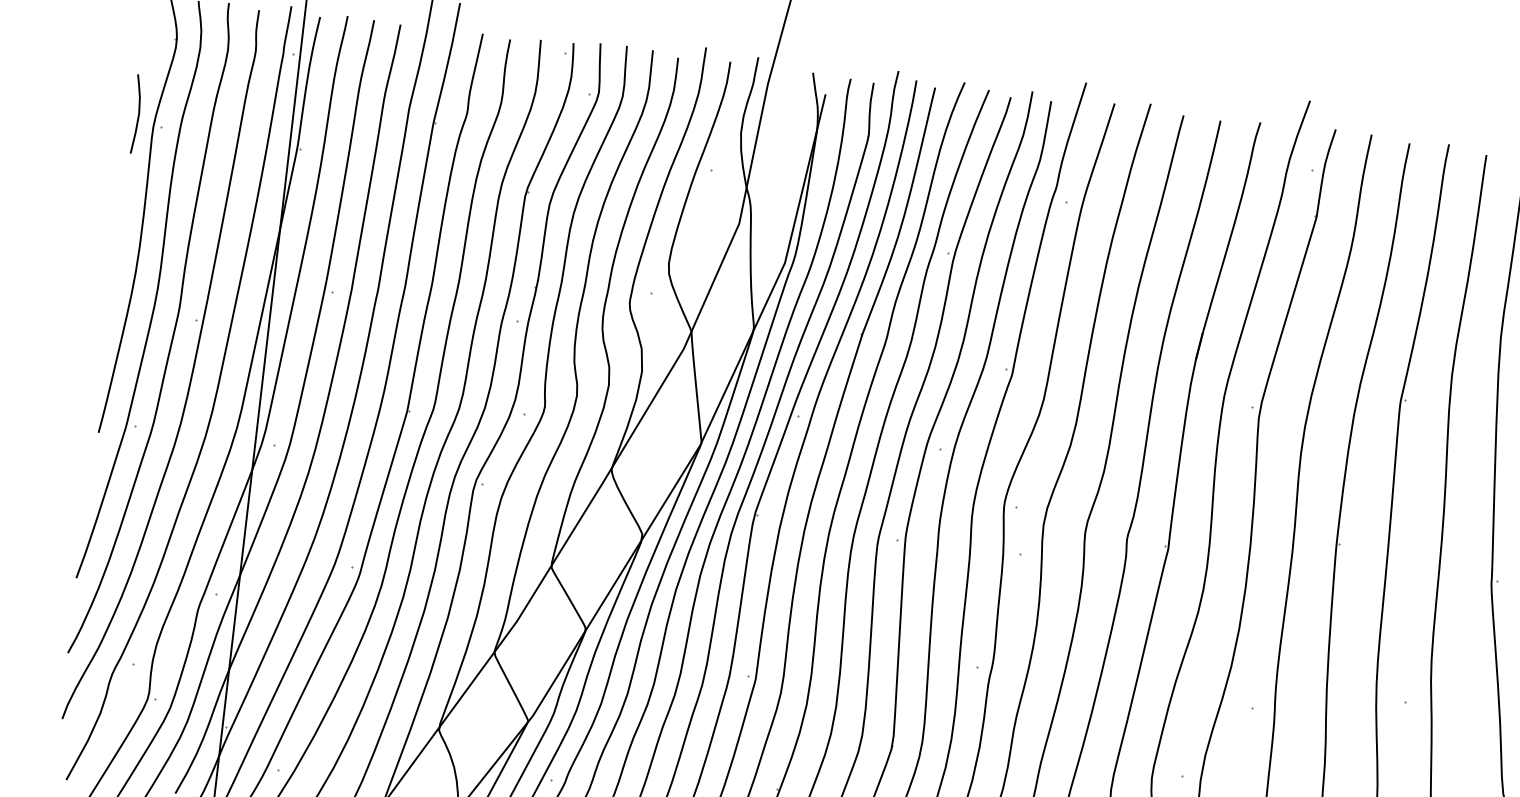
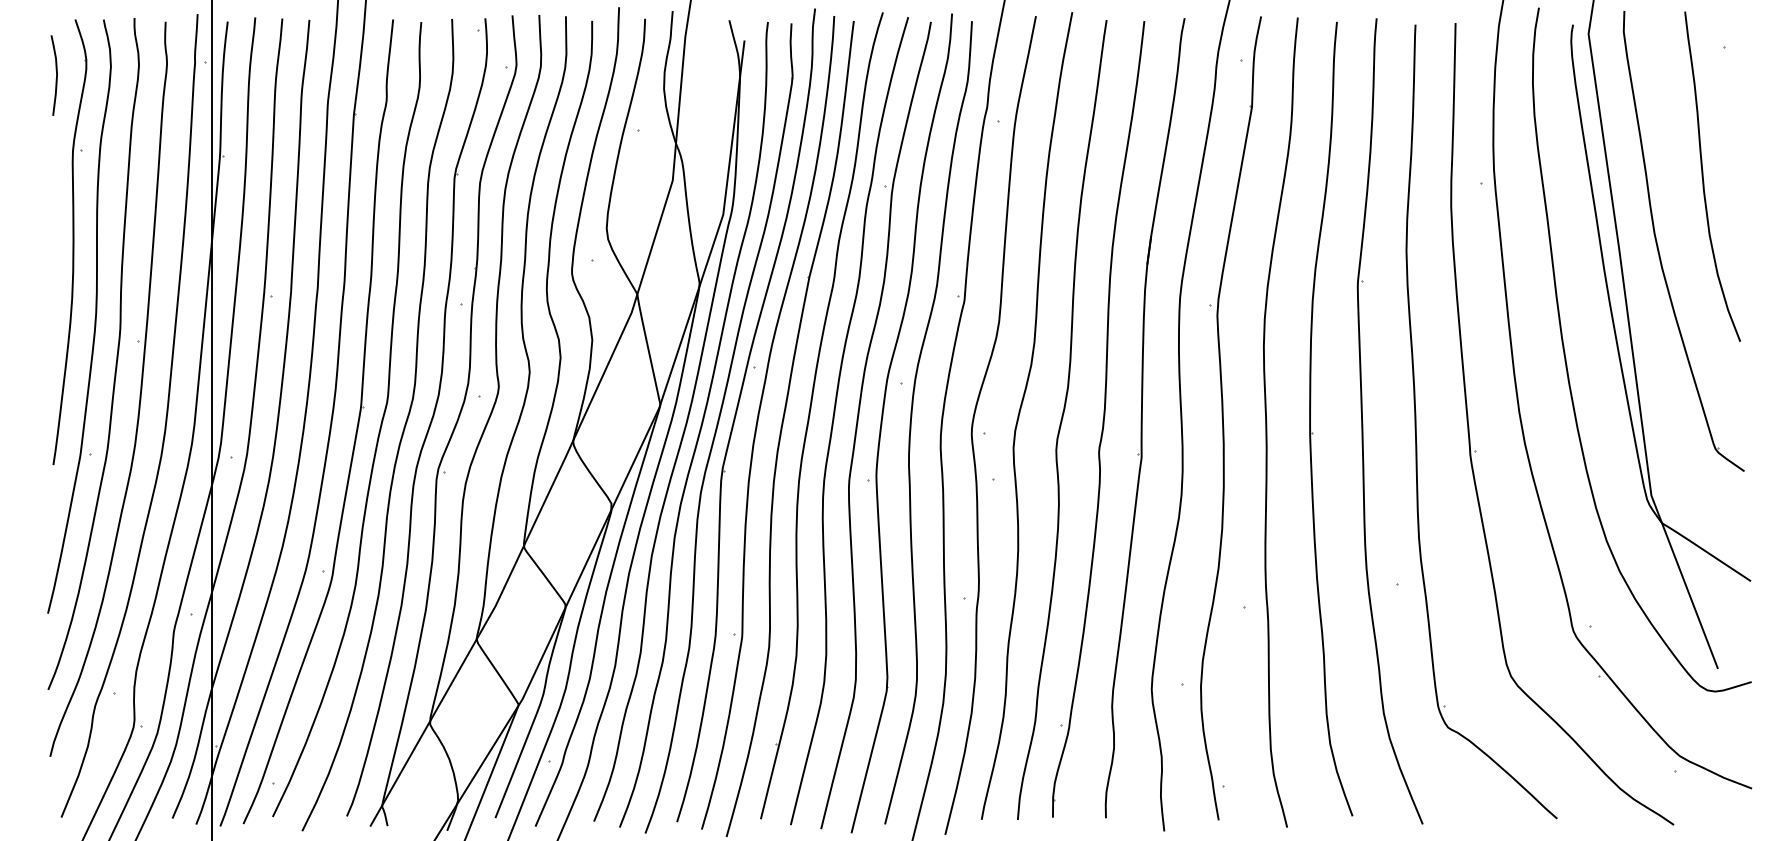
curve: (138, 114) -> (56, 75), moved

